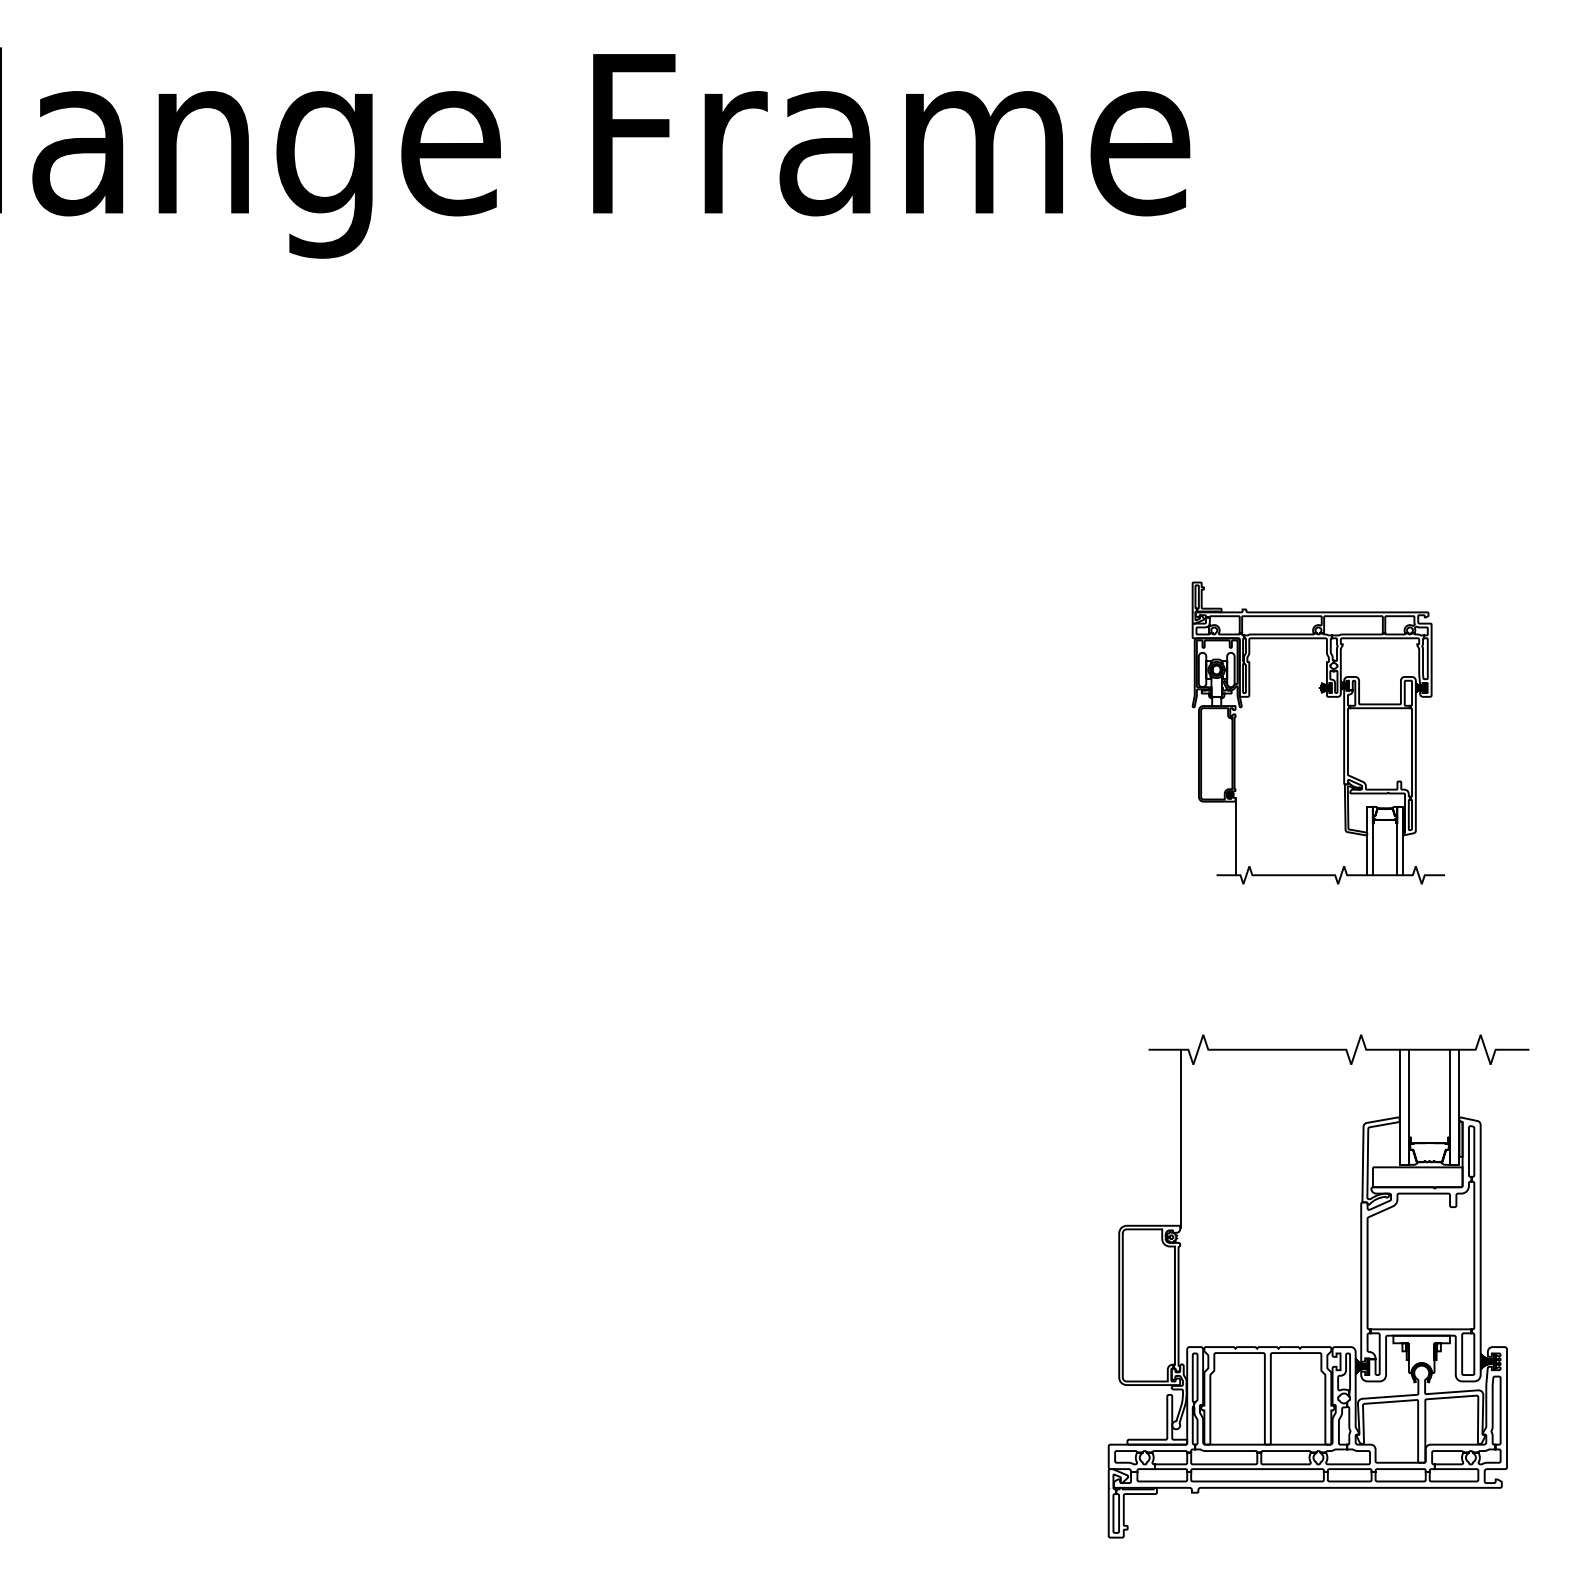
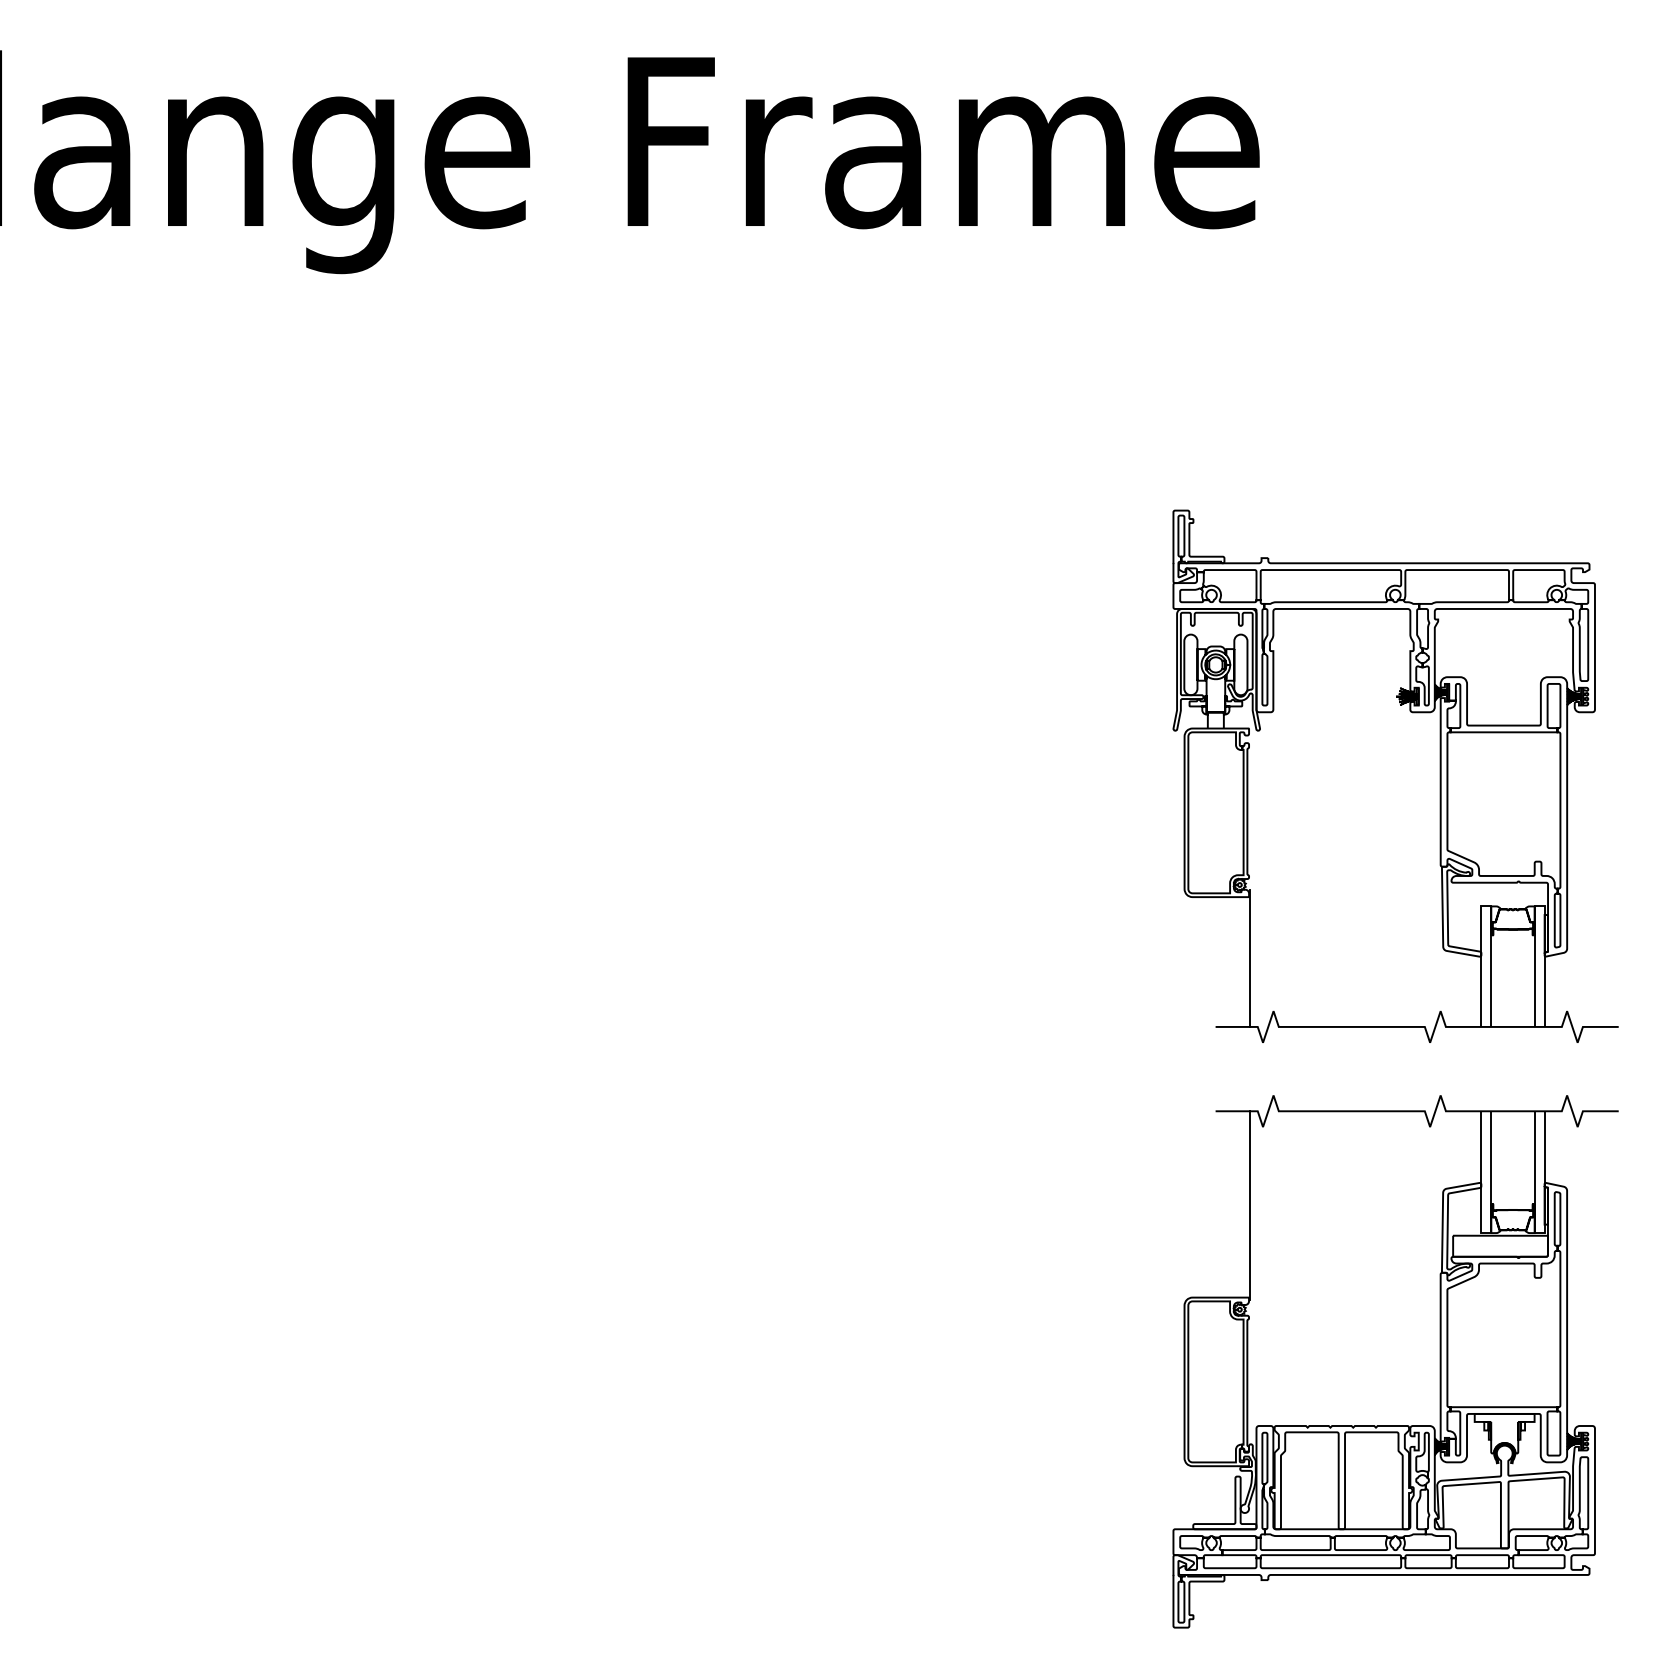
part: (1318, 732) -> (1395, 775), size x1.67

